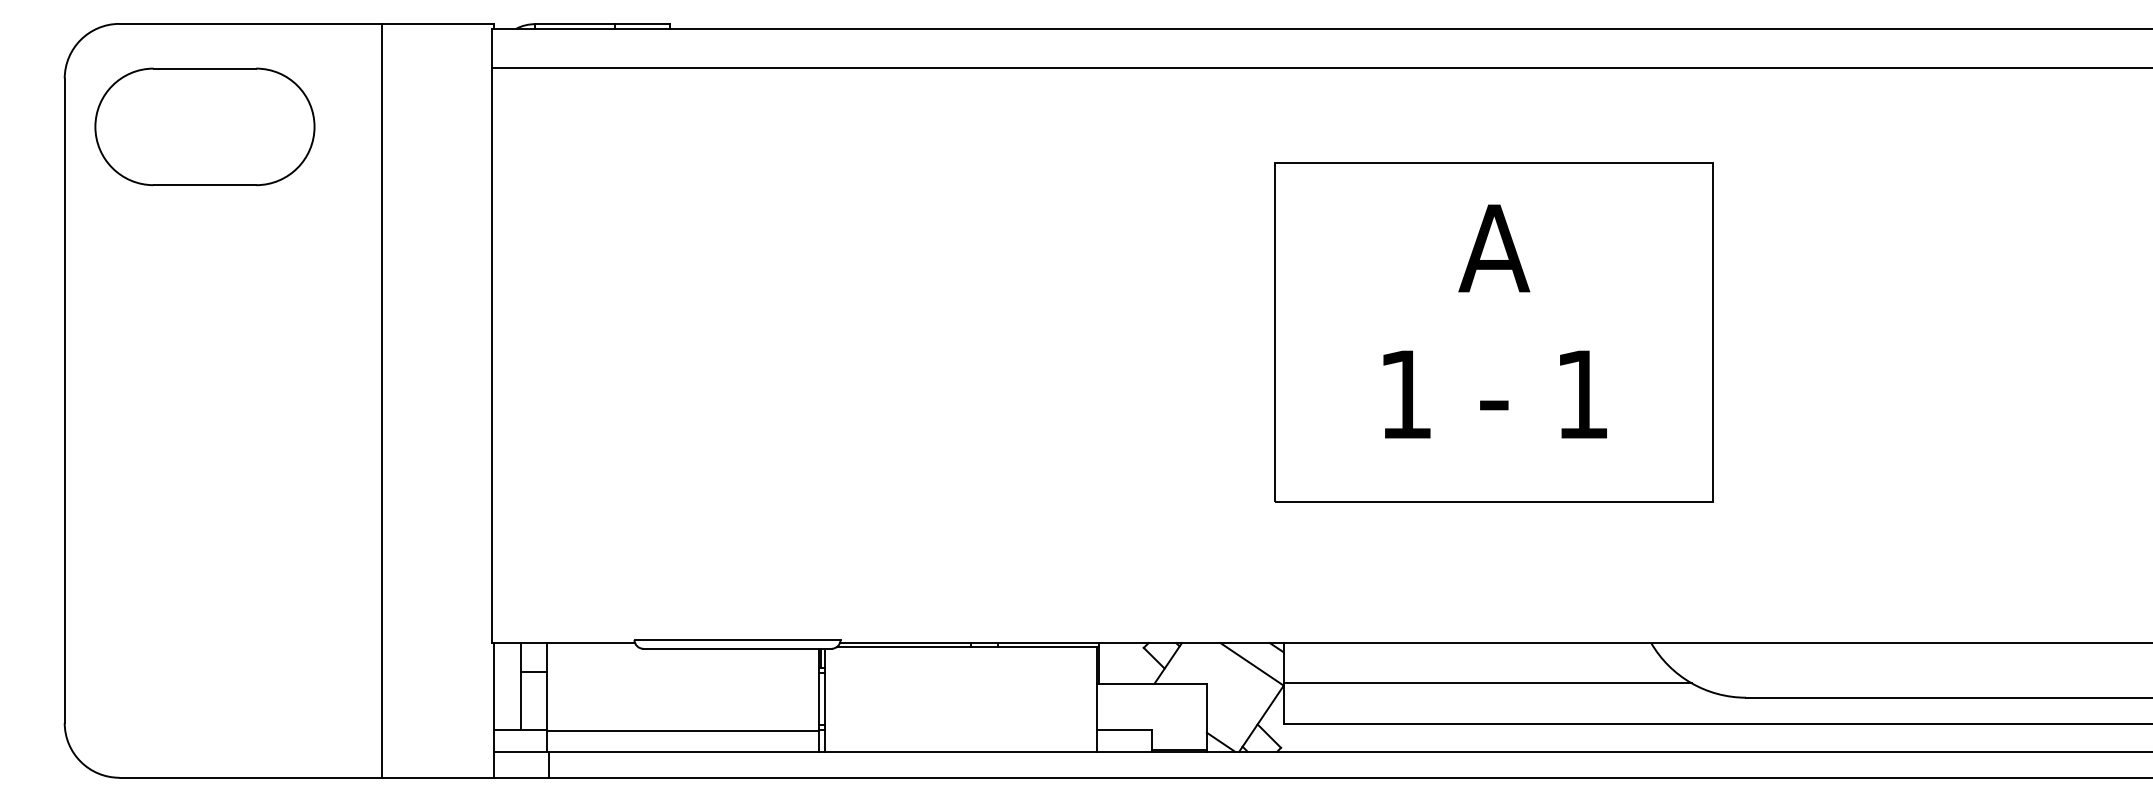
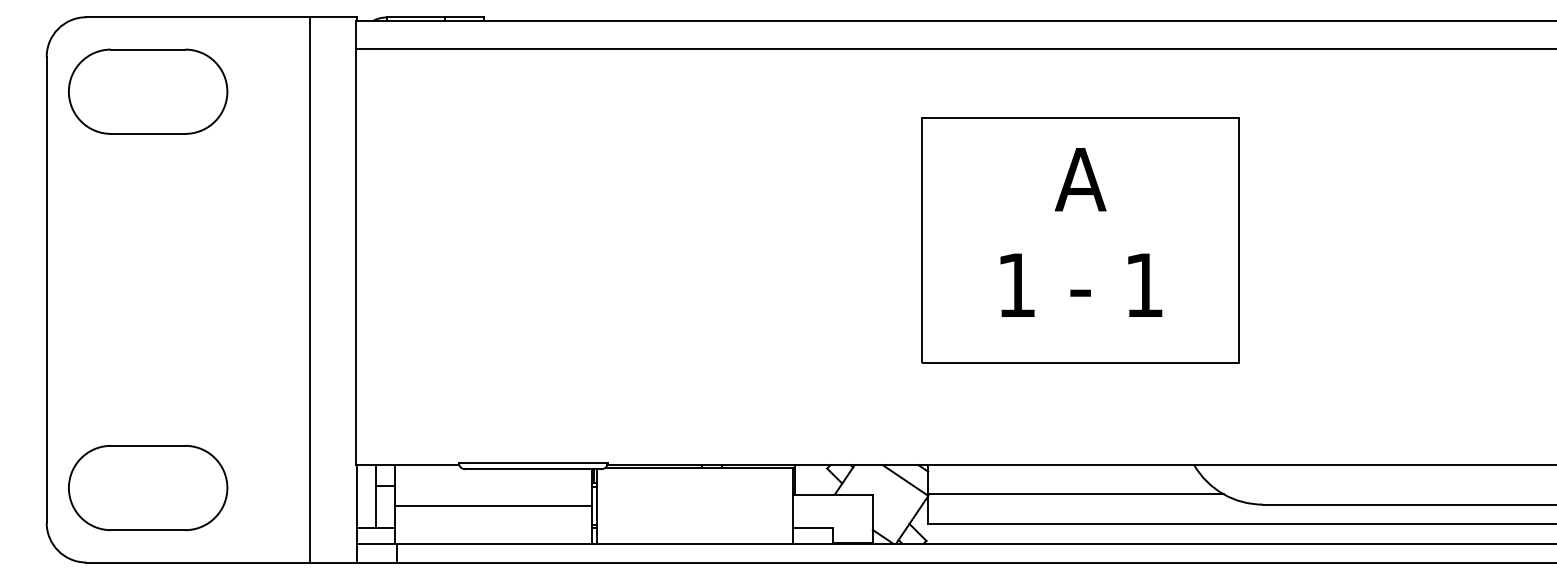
line: (381, 400) -> (309, 289), moved
part: (205, 675) -> (148, 488), added
line: (682, 730) -> (493, 505), moved

